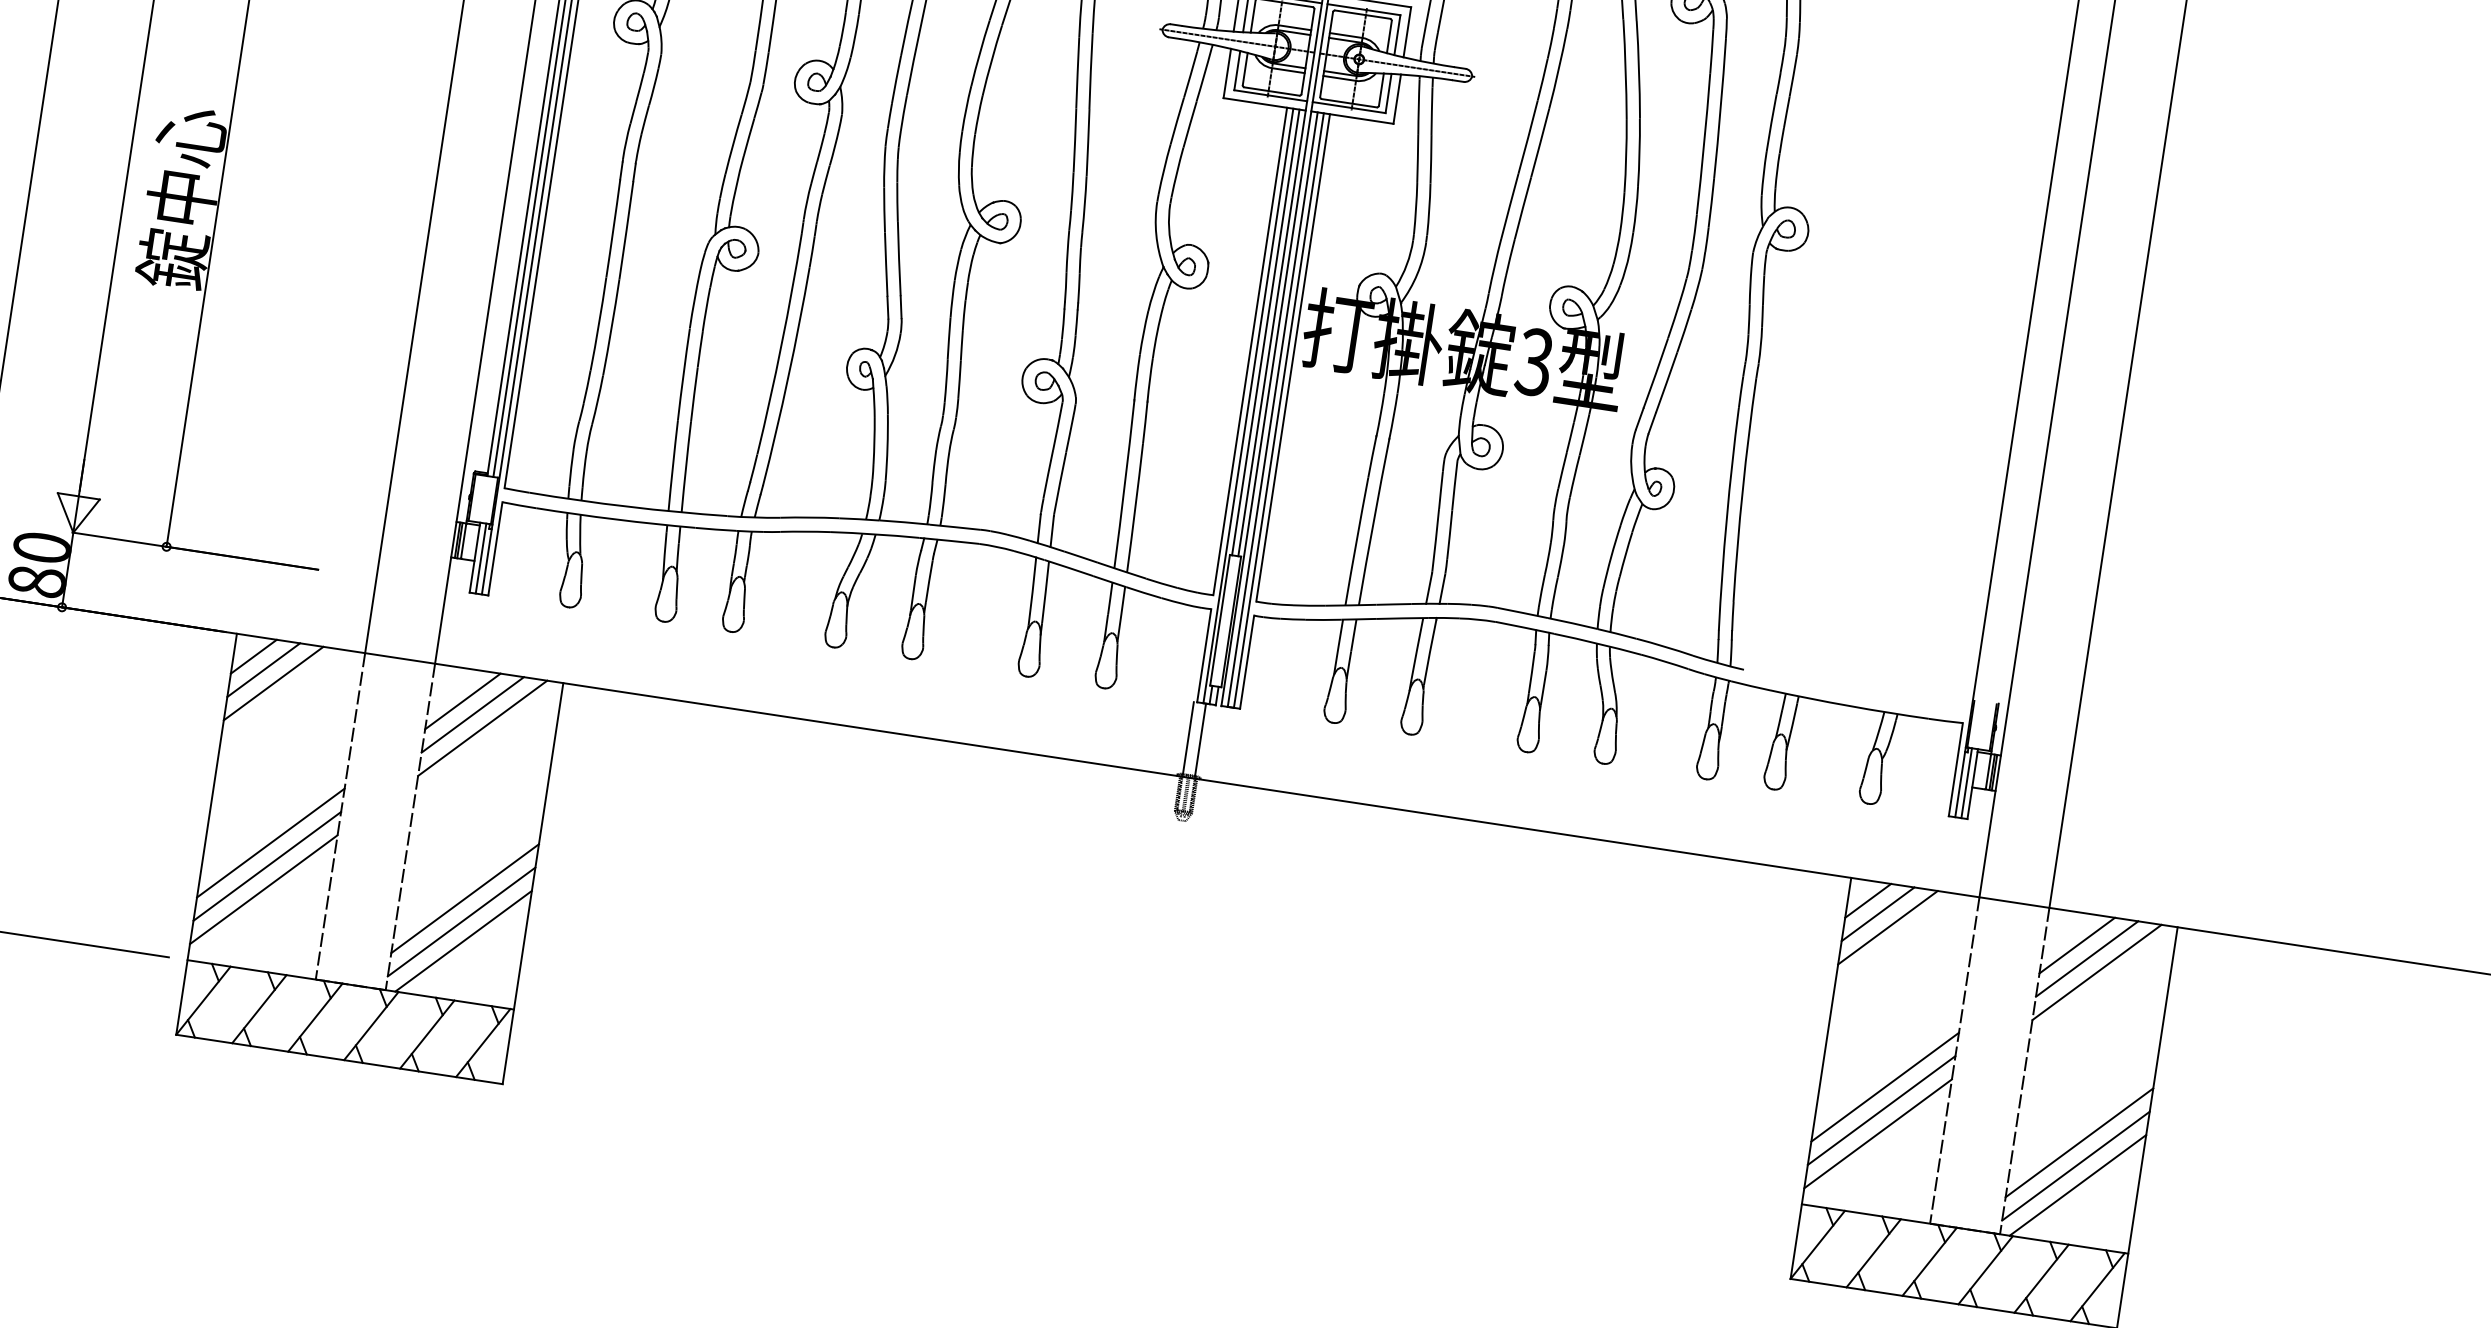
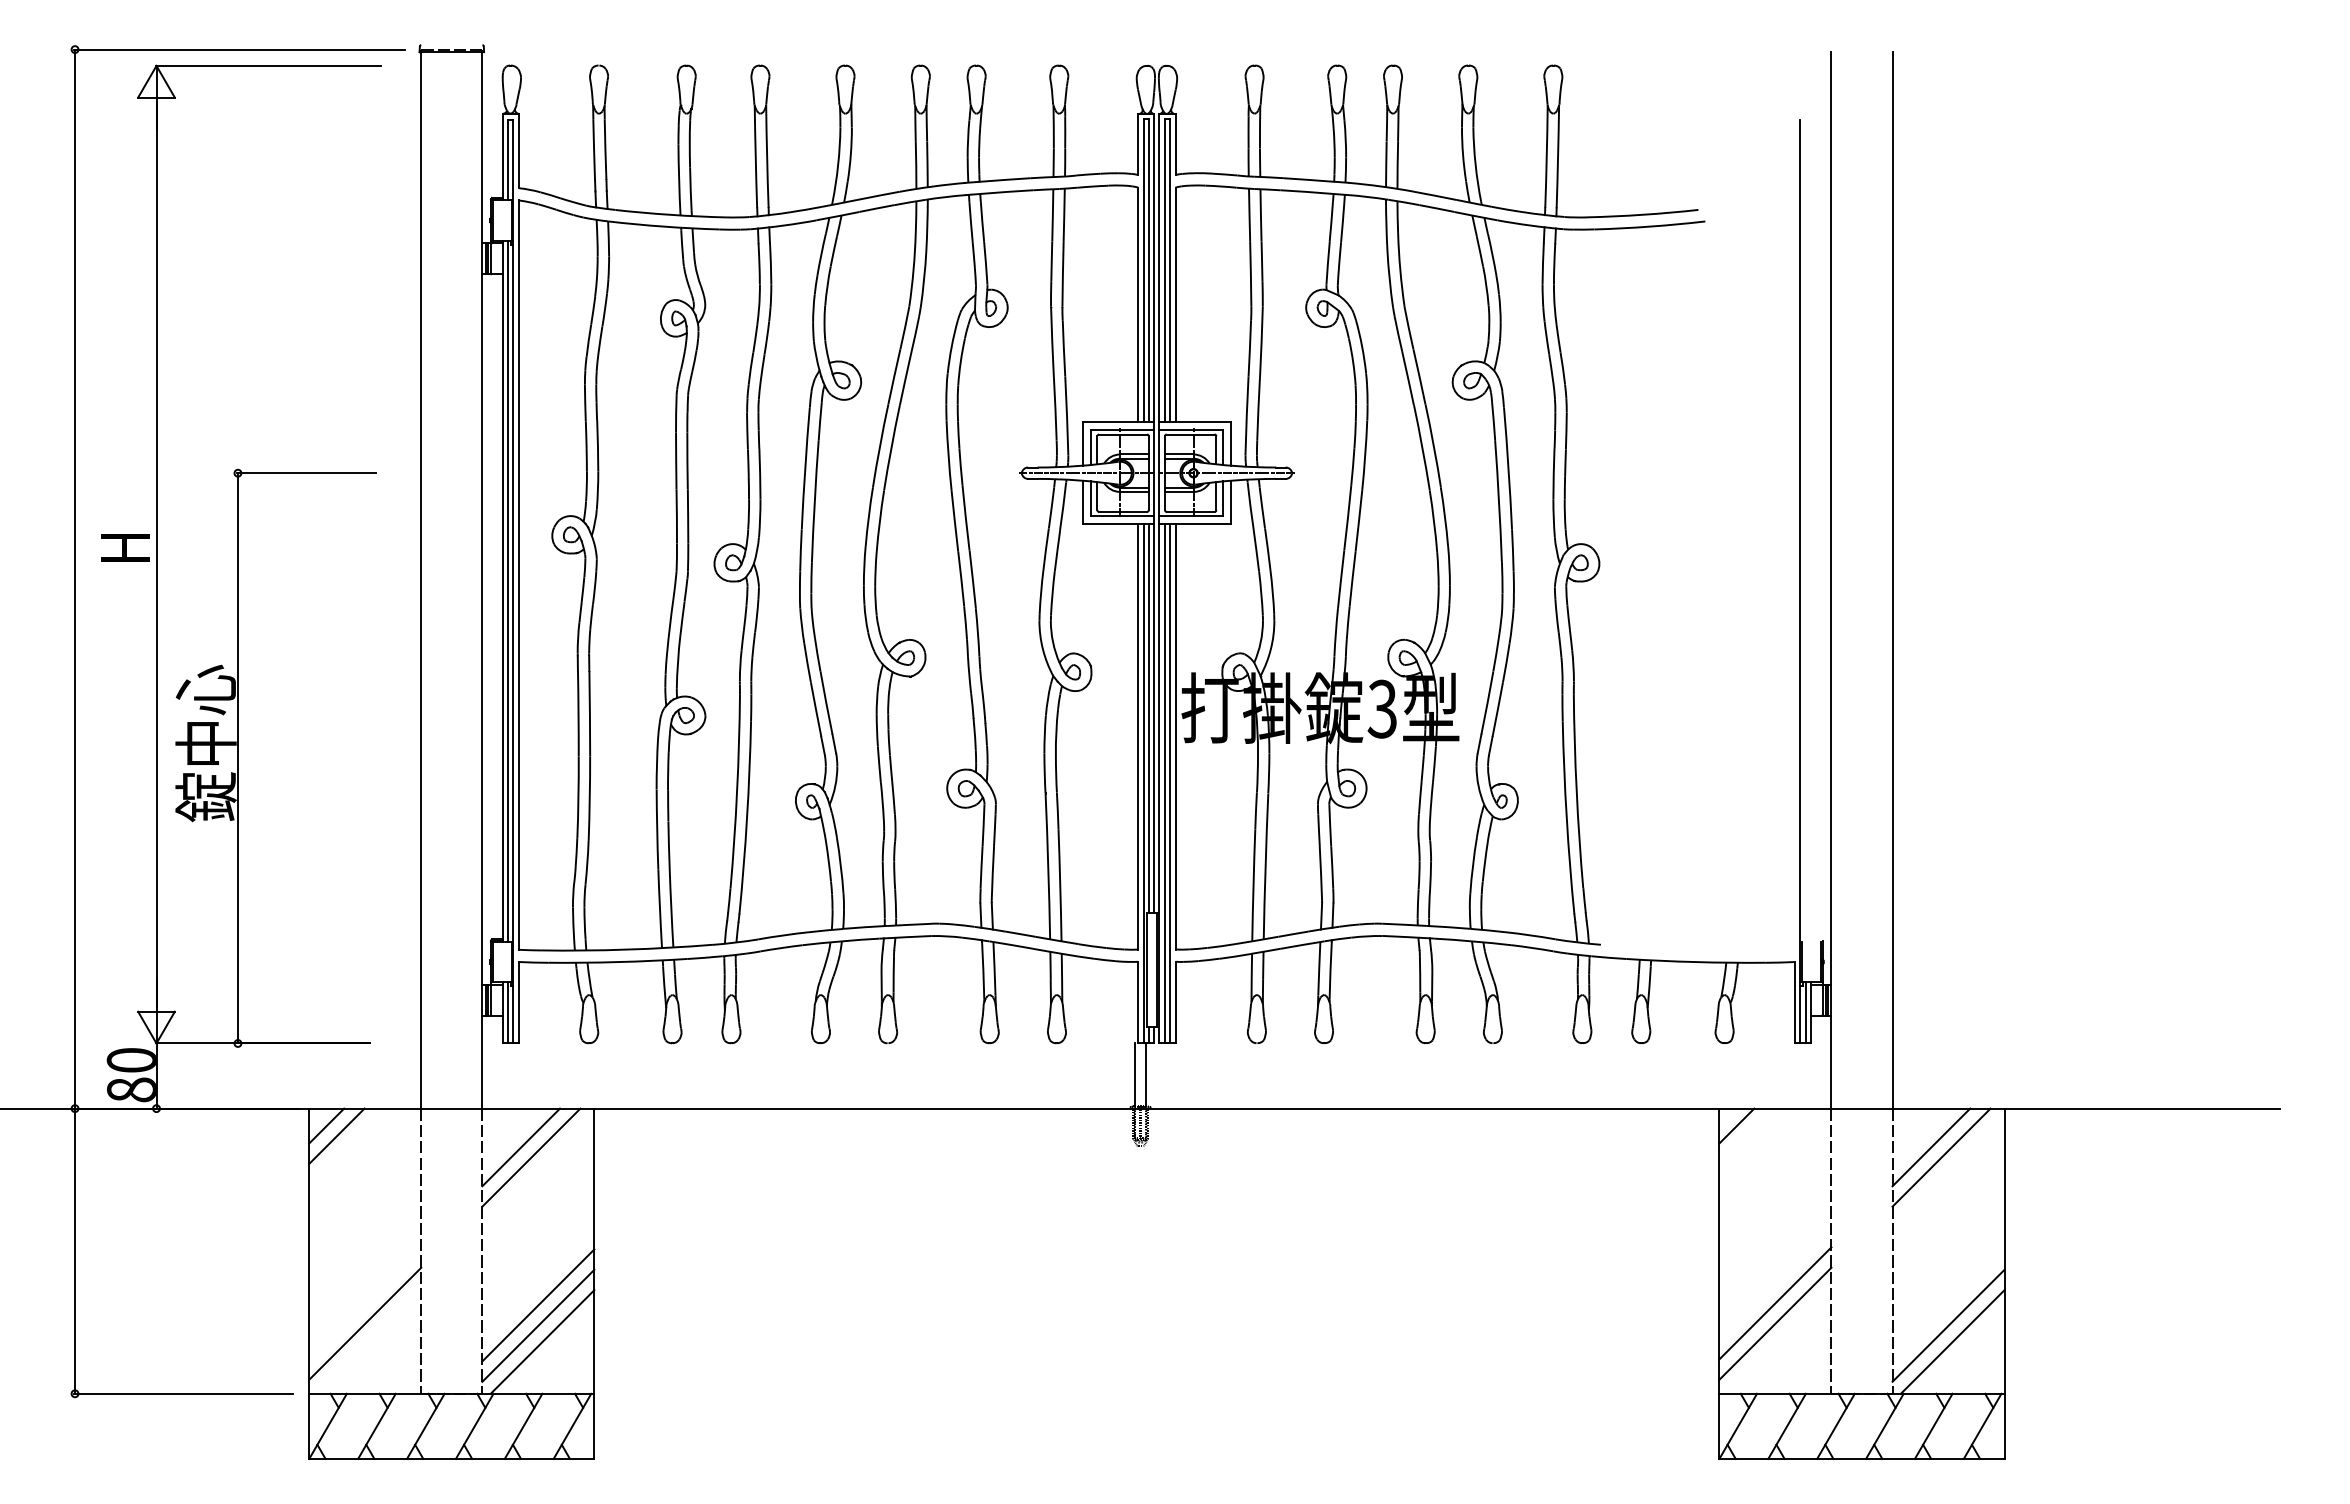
line: (272, 683) -> (346, 1146), removed
line: (462, 700) -> (510, 1136), removed
line: (271, 843) -> (365, 1283), removed
line: (267, 866) -> (365, 1303), removed
line: (1877, 913) -> (1746, 1135), removed
line: (1888, 927) -> (1757, 1146), removed
line: (2076, 944) -> (1920, 1136), removed
line: (1885, 1087) -> (1775, 1283), removed
line: (2079, 1142) -> (1948, 1305), removed

